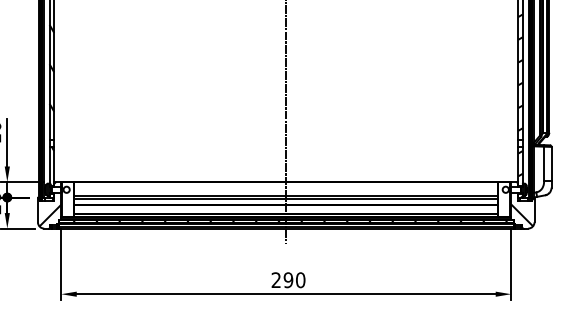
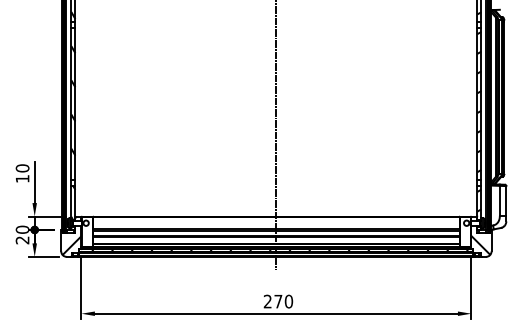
text: (288, 280) -> (278, 301), 290 -> 270

